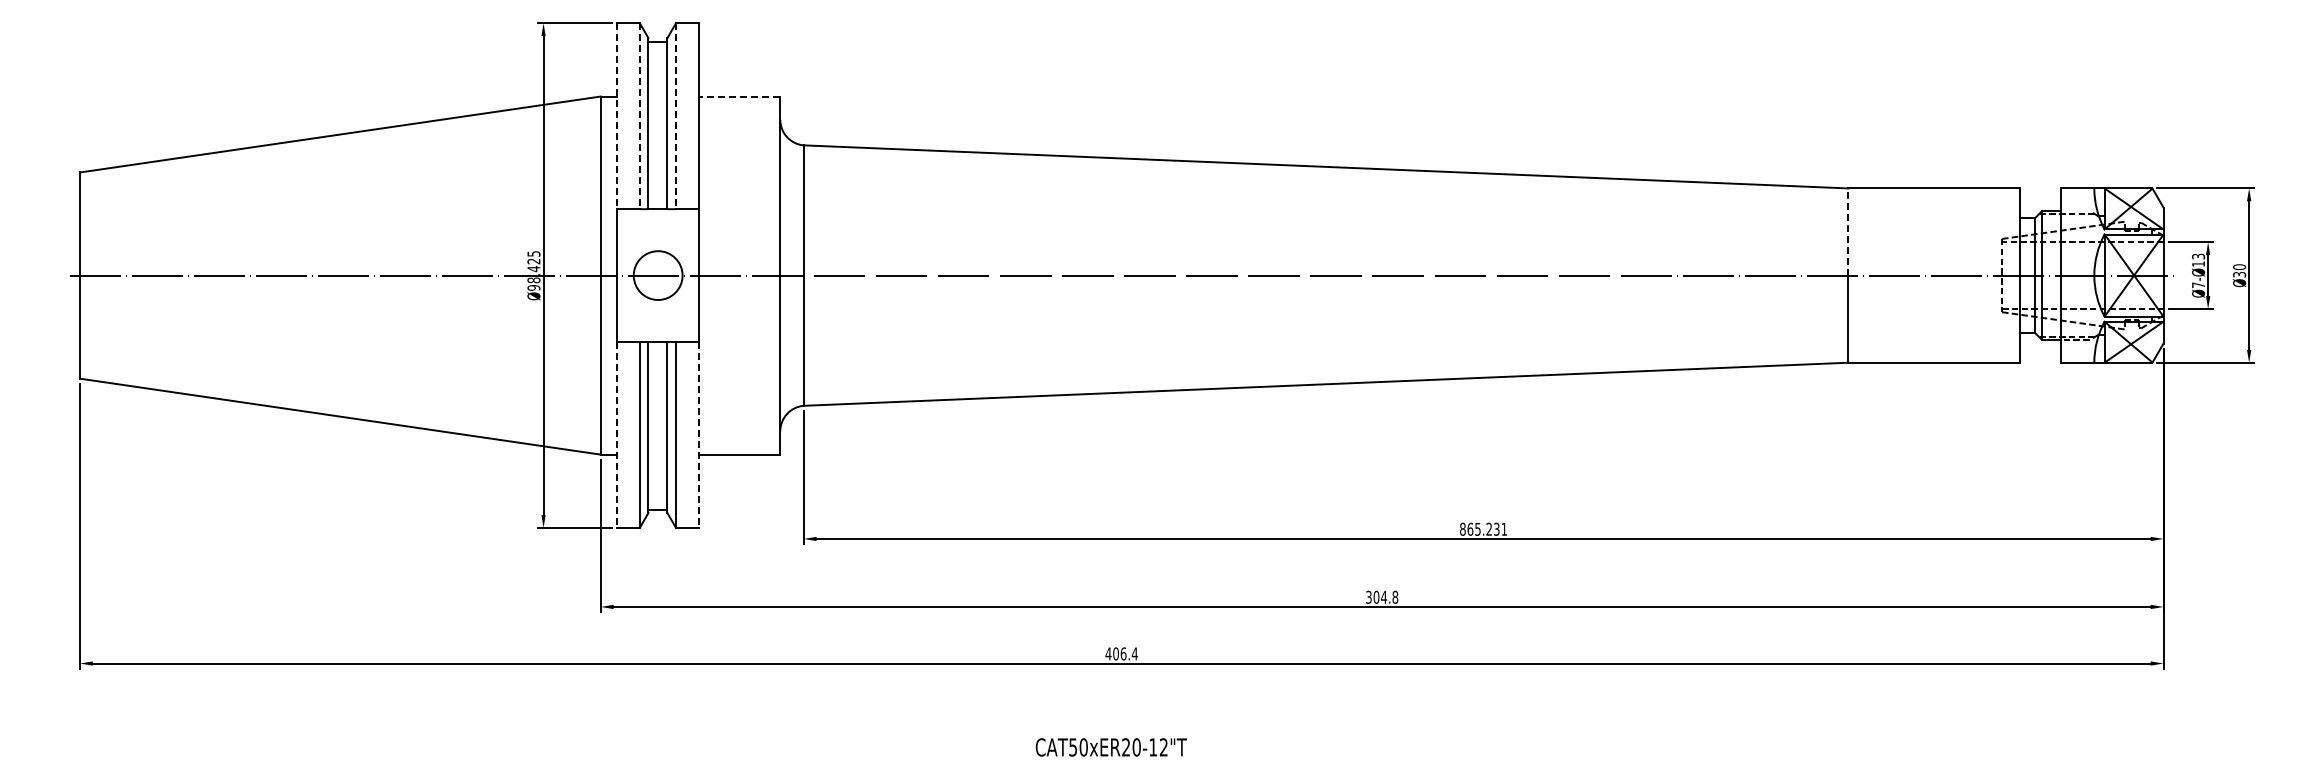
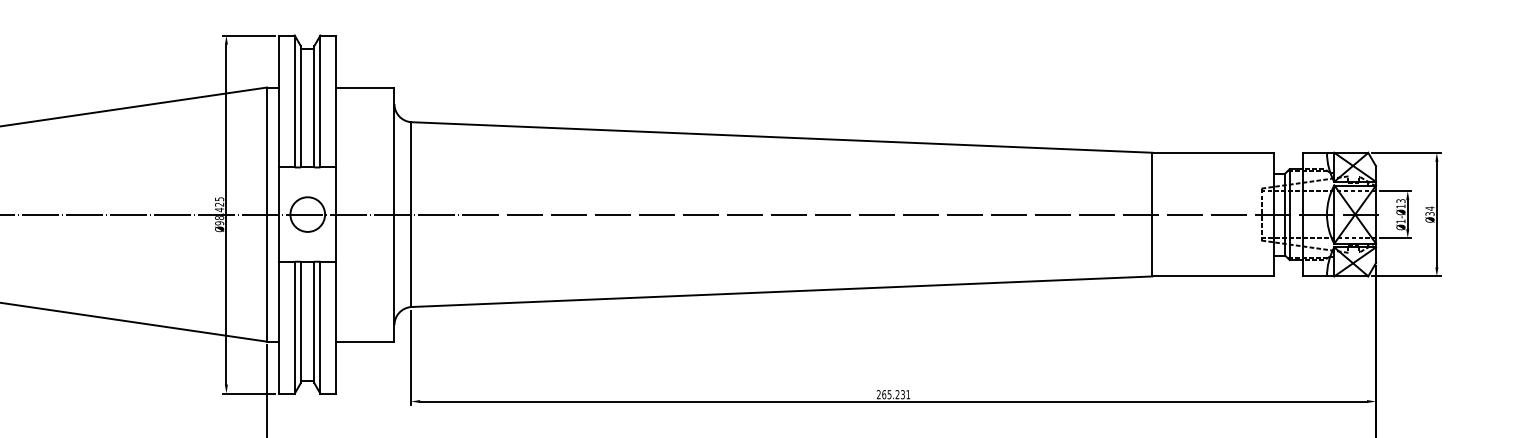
line: (739, 96) -> (365, 87), dashed -> solid
line: (617, 116) -> (278, 101), dashed -> solid
line: (639, 116) -> (294, 101), dashed -> solid
line: (676, 116) -> (320, 101), dashed -> solid
line: (2076, 211) -> (1314, 169), added
line: (1848, 232) -> (1152, 184), dashed -> solid
text: (2239, 267) -> (1430, 208), 30 -> 34
text: (2198, 284) -> (1400, 220), Ø7-Ø -> Ø1-Ø
line: (617, 434) -> (278, 327), dashed -> solid
line: (698, 434) -> (336, 327), dashed -> solid
text: (1462, 528) -> (878, 394), 865.231 -> 265.231

